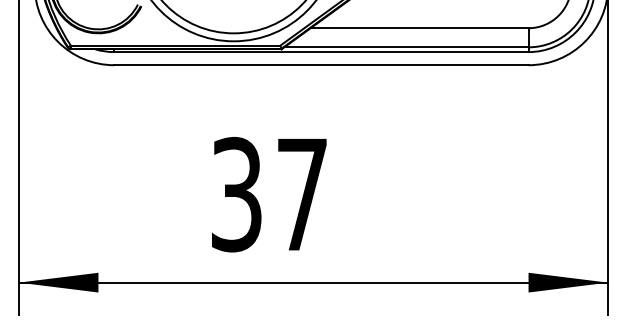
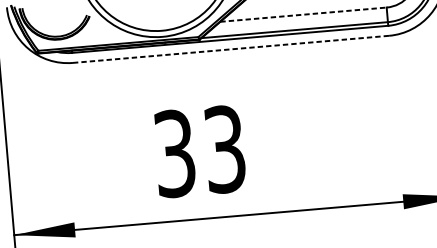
line: (419, 28) -> (303, 14), solid -> dashed
line: (321, 65) -> (231, 49), solid -> dashed
text: (302, 194) -> (225, 149), 37 -> 33

